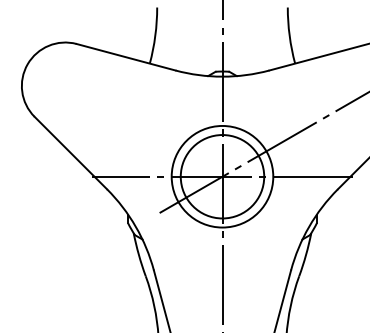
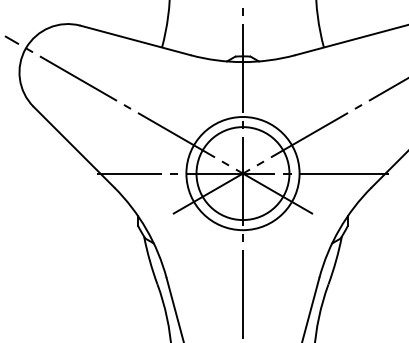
line: (146, 133) -> (158, 125), added

